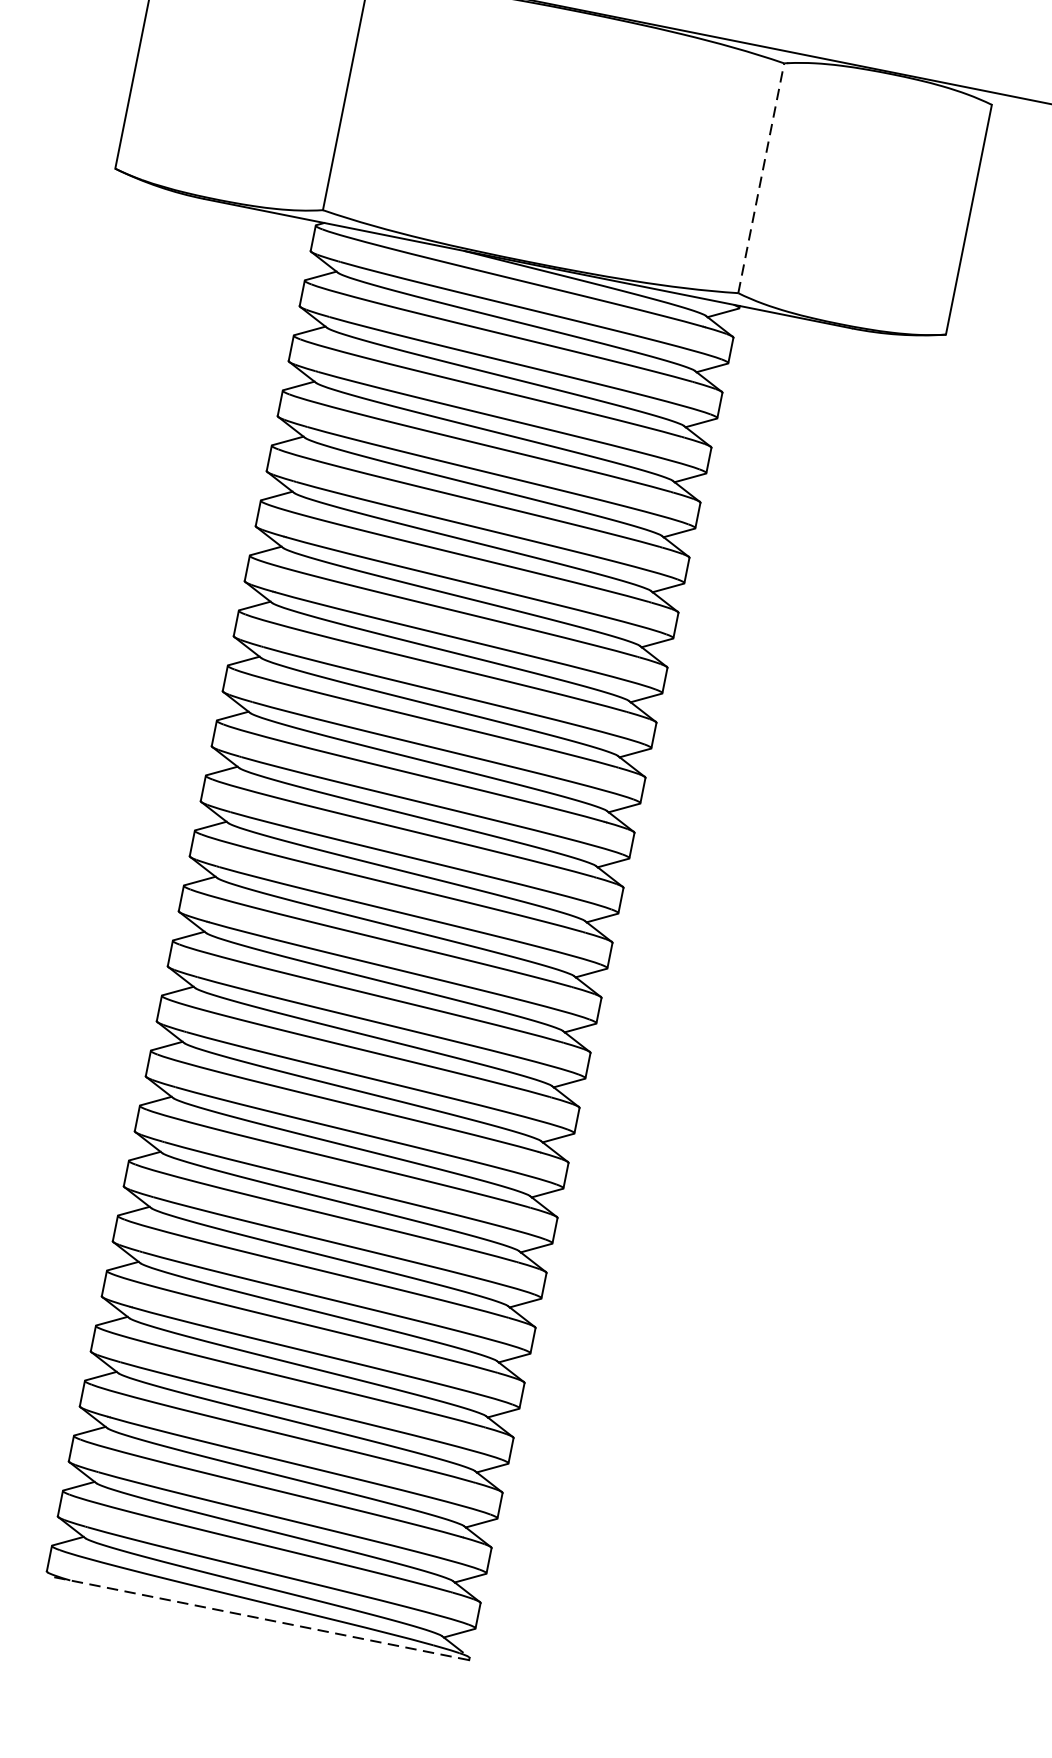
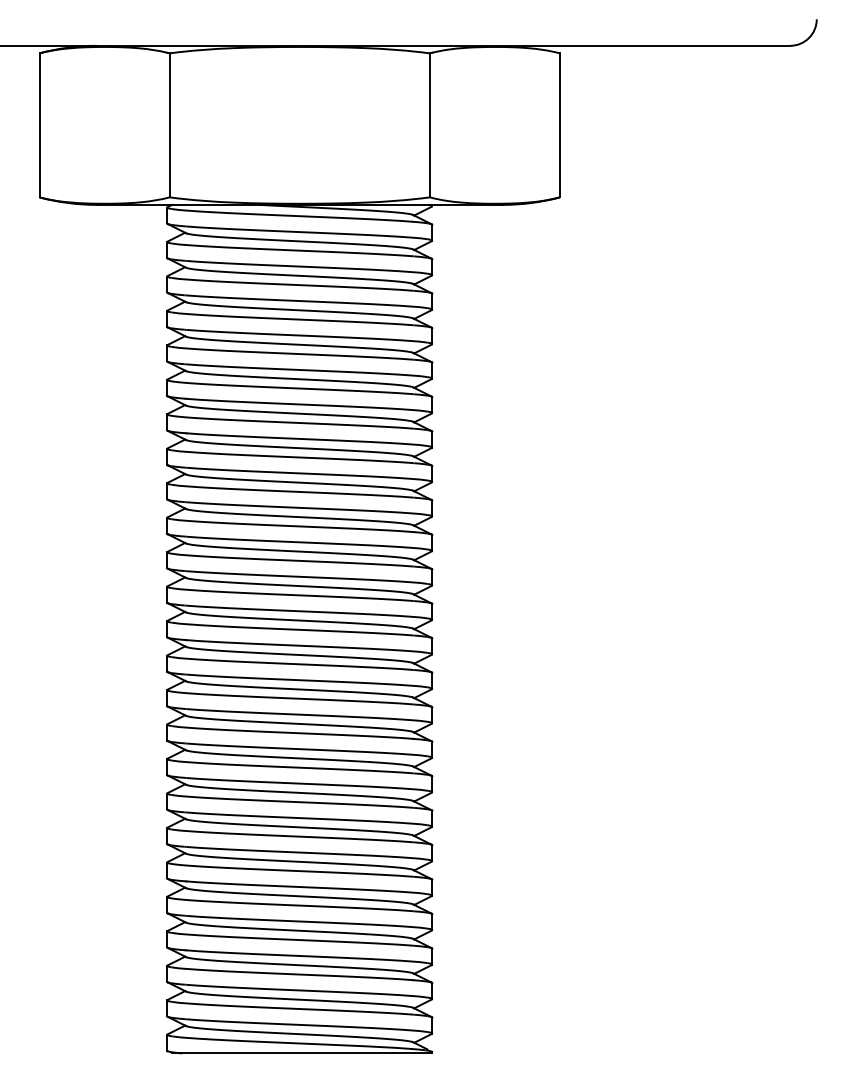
line: (760, 178) -> (429, 125), dashed -> solid
line: (260, 1618) -> (301, 1053), dashed -> solid

